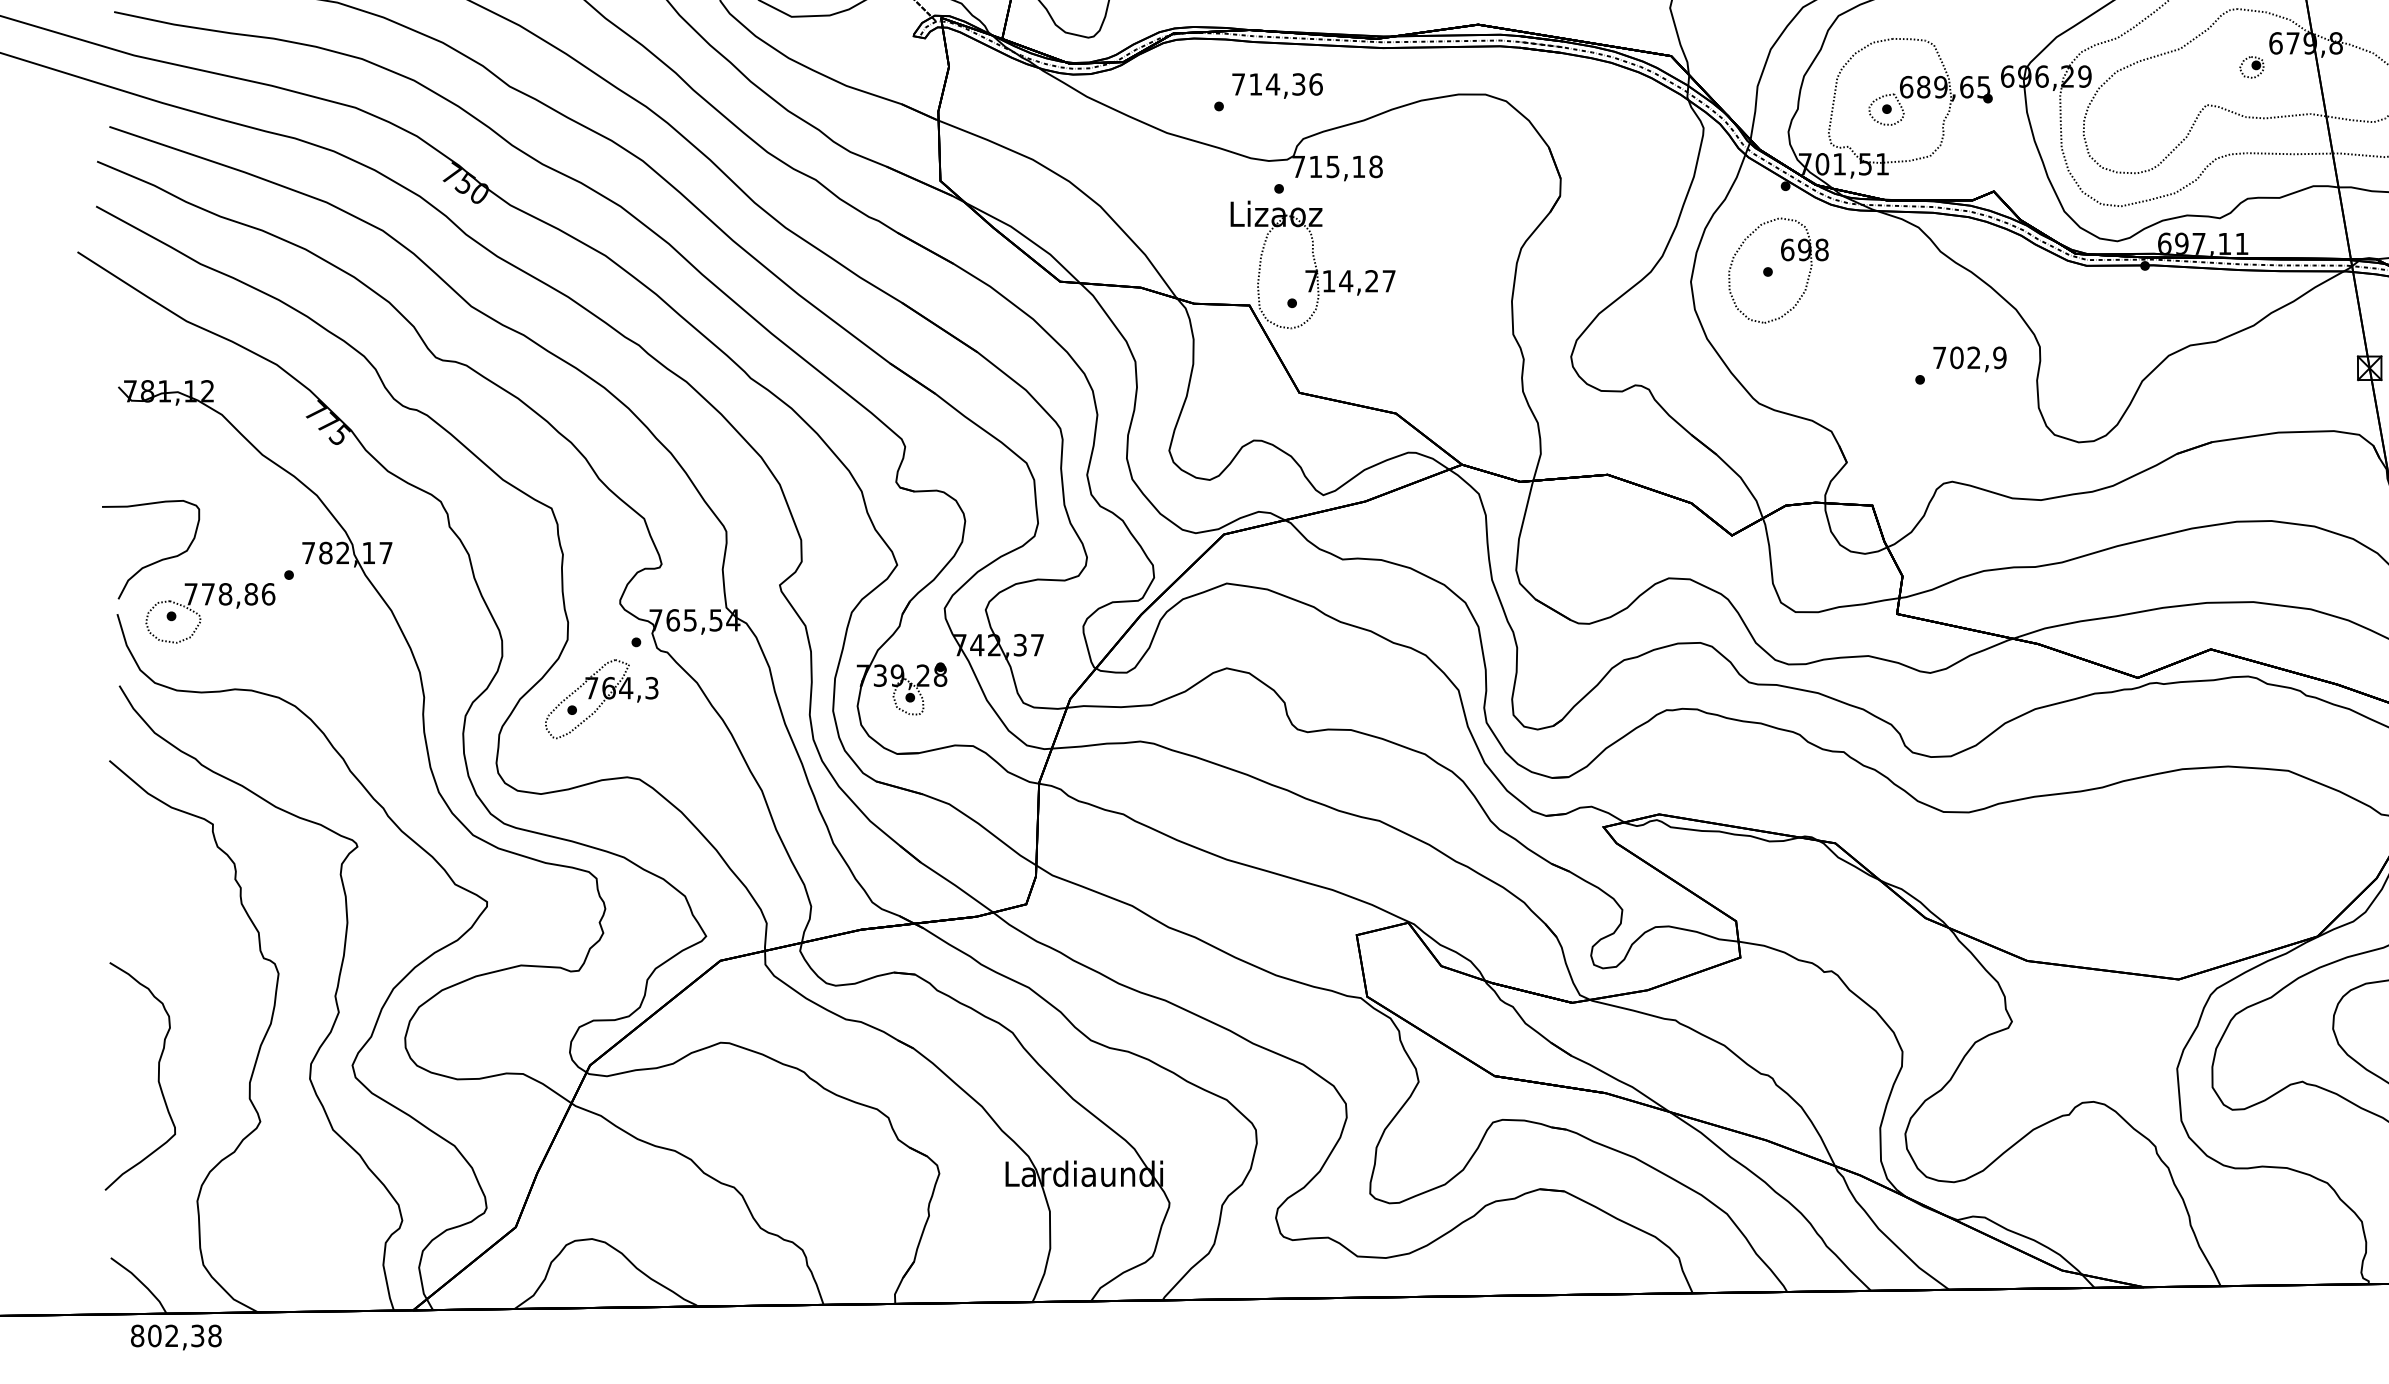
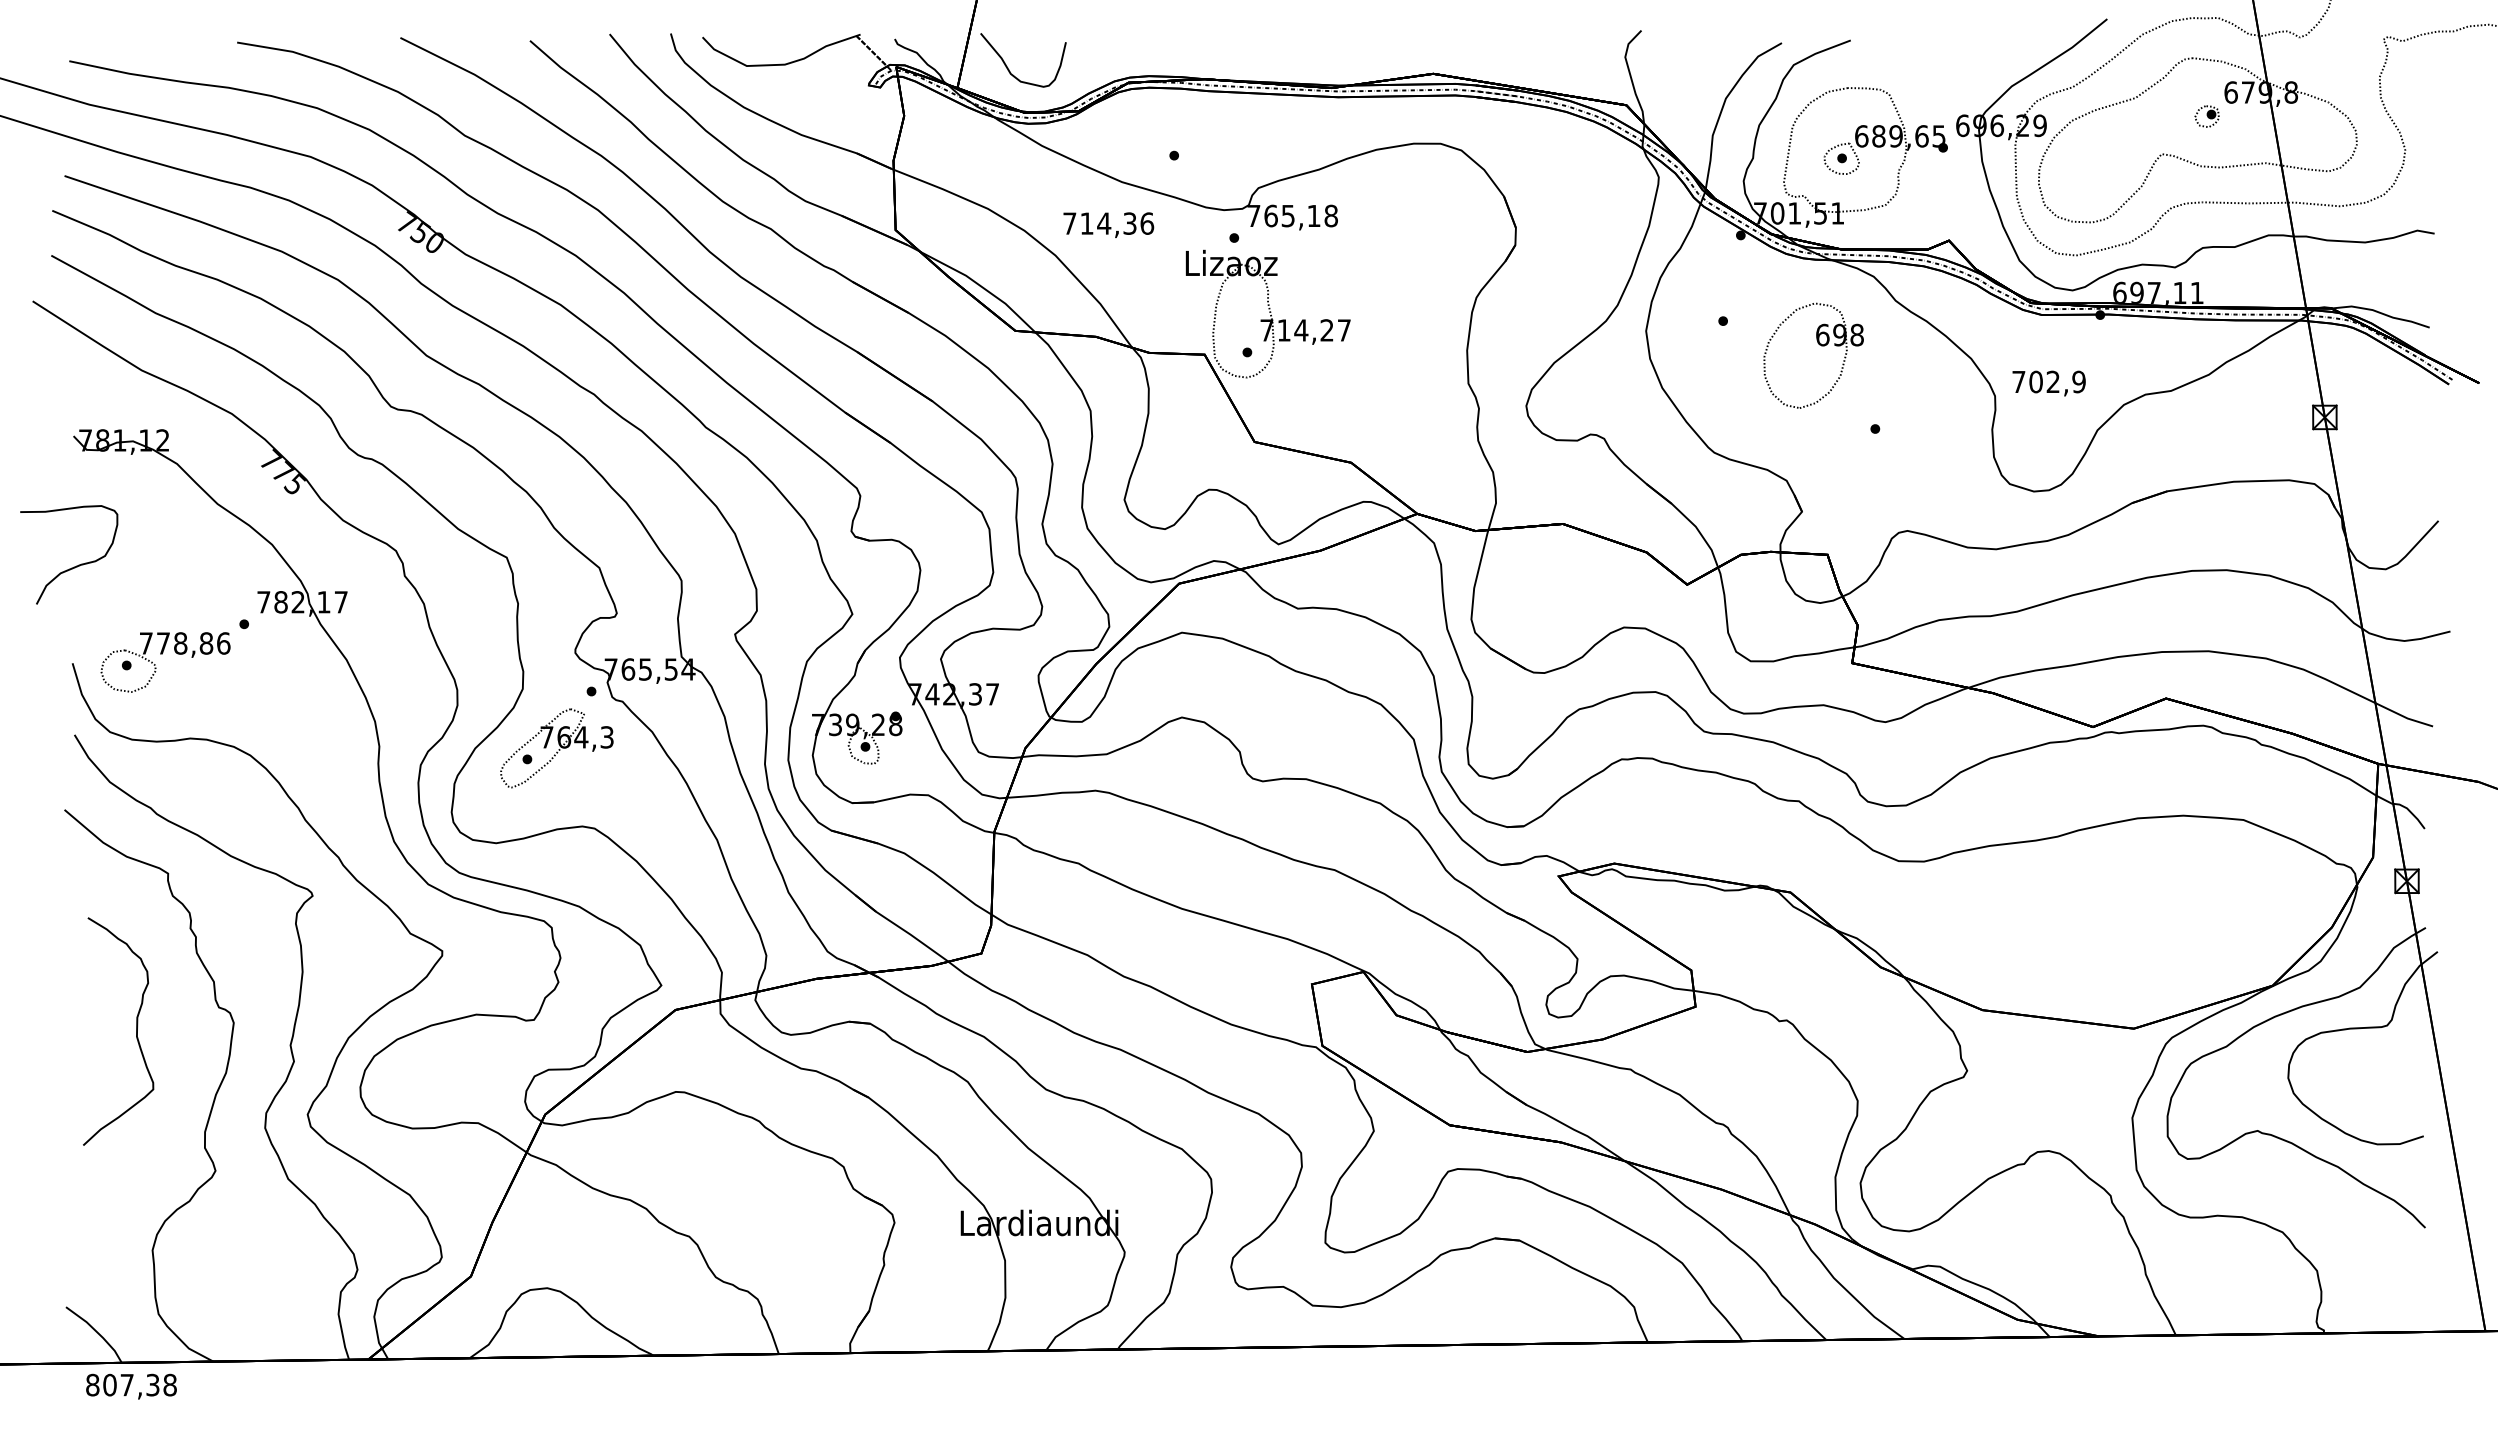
text: (1277, 85) -> (1108, 224), moved
text: (1315, 166) -> (1270, 215), 715,18 -> 765,18
part: (1784, 260) -> (1819, 345), moved
text: (1969, 359) -> (2048, 383), moved
curve: (156, 561) -> (74, 566), moved
curve: (158, 1076) -> (136, 1031), moved
text: (171, 1335) -> (126, 1384), 802,38 -> 807,38

